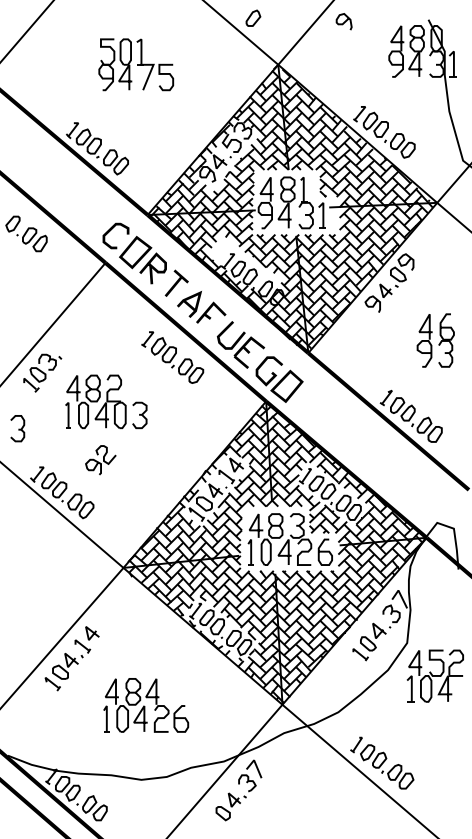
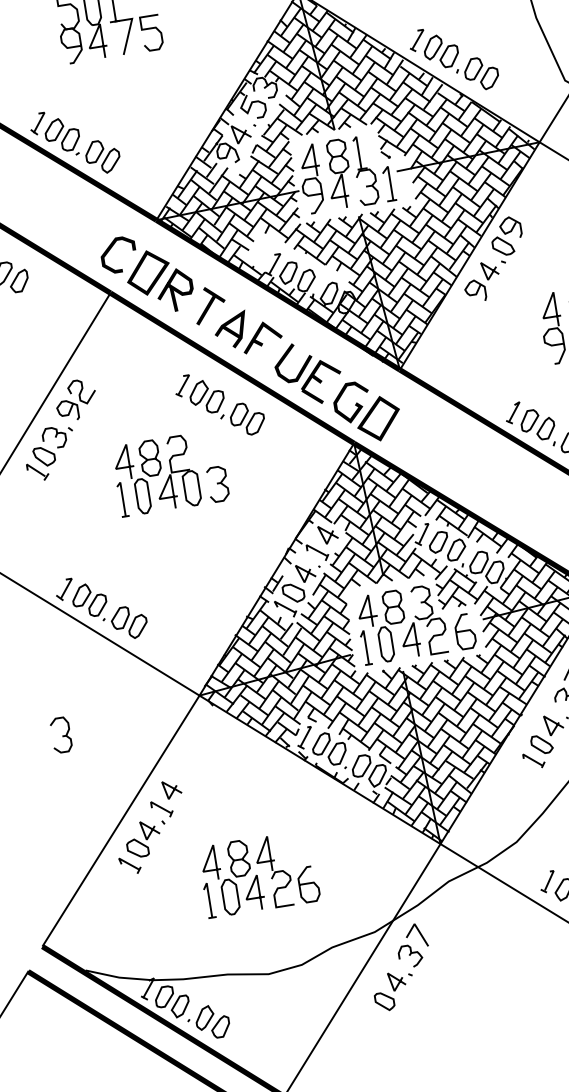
part: (106, 401) -> (170, 472), moved
part: (17, 428) -> (60, 735), moved
part: (100, 460) -> (75, 400), moved

